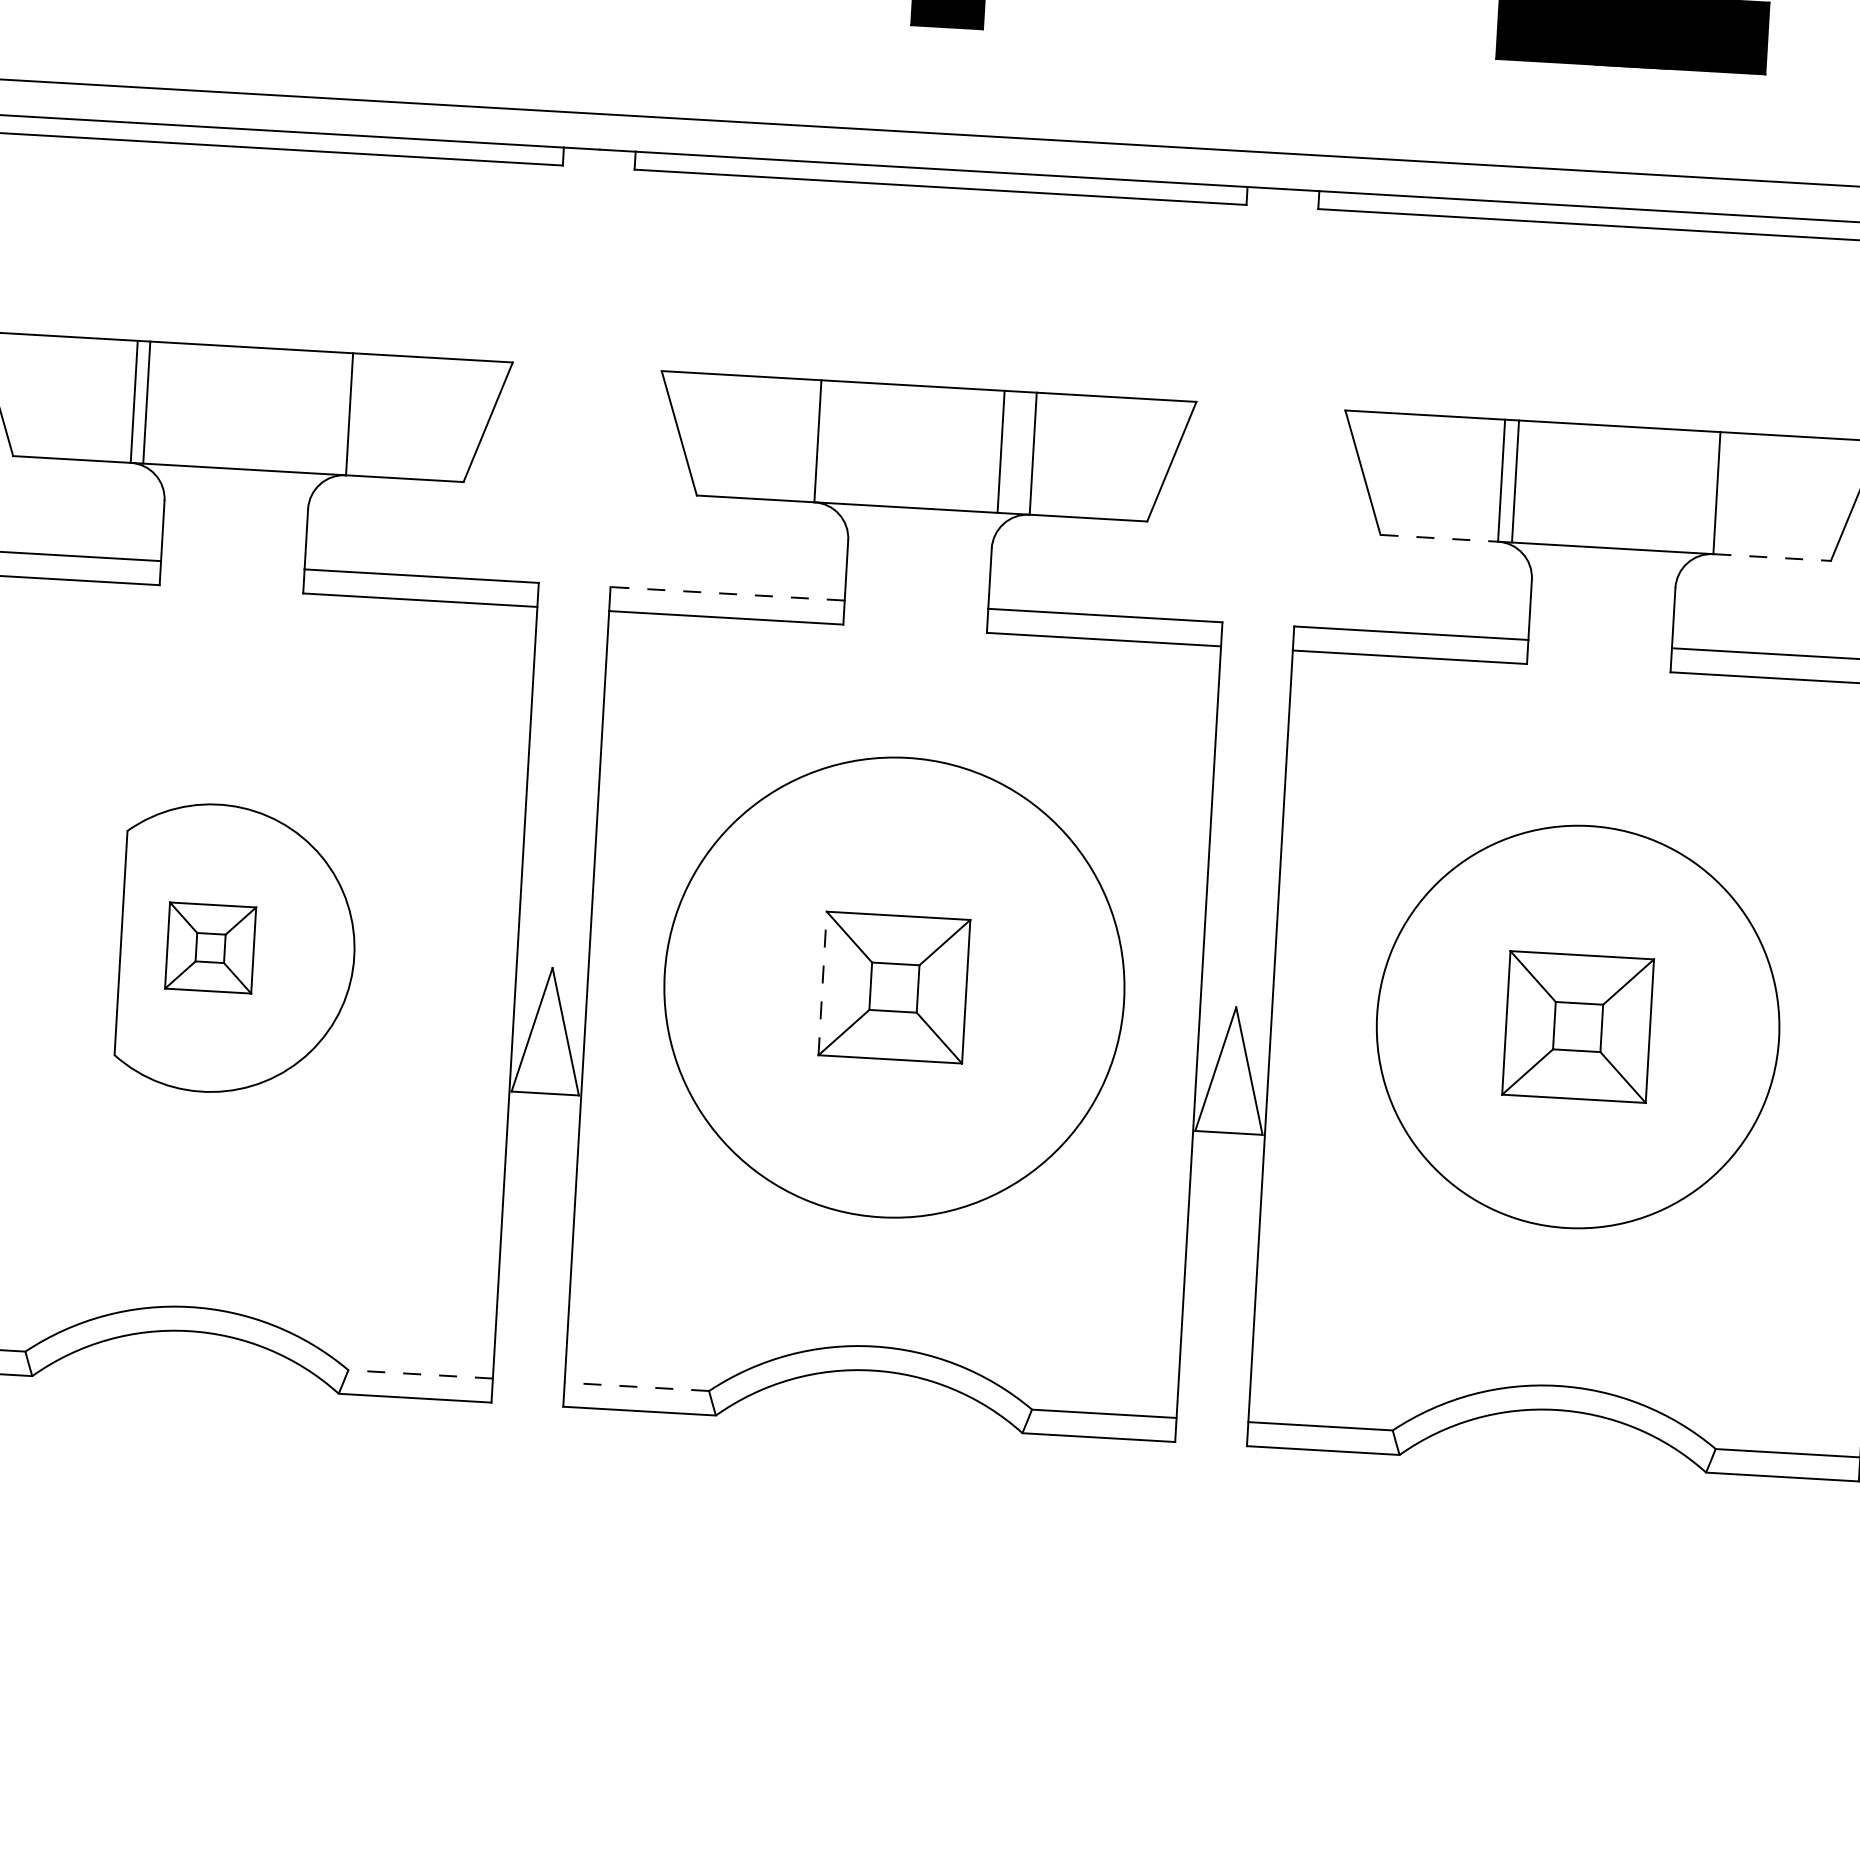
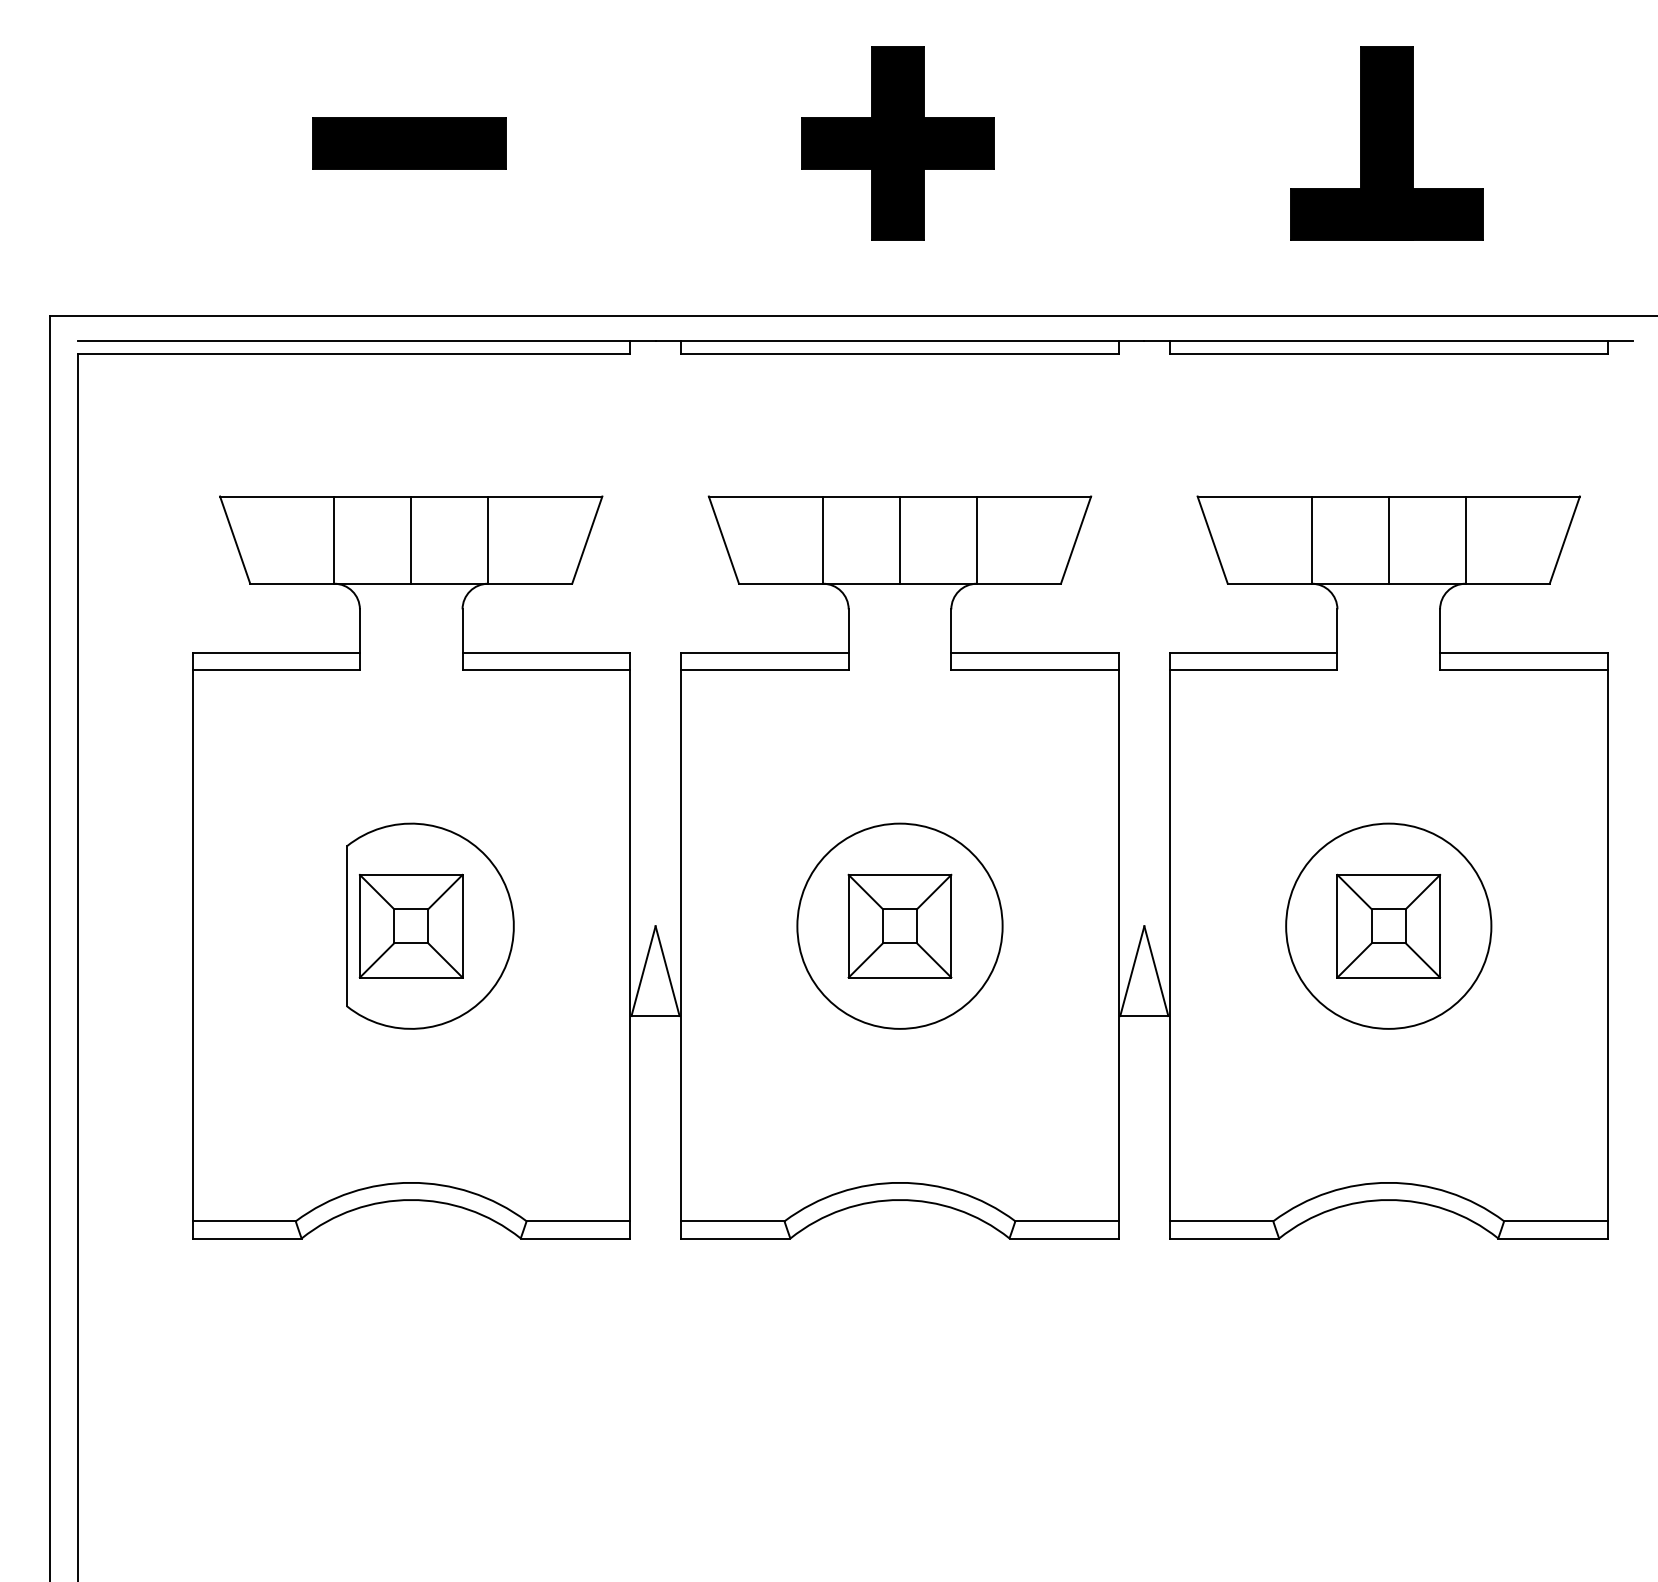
line: (147, 401) -> (411, 539), moved
line: (1001, 451) -> (900, 539), moved
line: (1515, 480) -> (1388, 539), moved
line: (1440, 538) -> (1270, 583), dashed -> solid
line: (1773, 557) -> (1508, 583), dashed -> solid
line: (726, 593) -> (764, 652), dashed -> solid
part: (209, 947) -> (410, 925), size x1.67
line: (822, 982) -> (848, 925), dashed -> solid
circle: (893, 986) -> (899, 925), size x0.62
circle: (1577, 1025) -> (1388, 925), size x0.71
line: (420, 1374) -> (578, 1221), dashed -> solid
line: (636, 1387) -> (732, 1221), dashed -> solid

